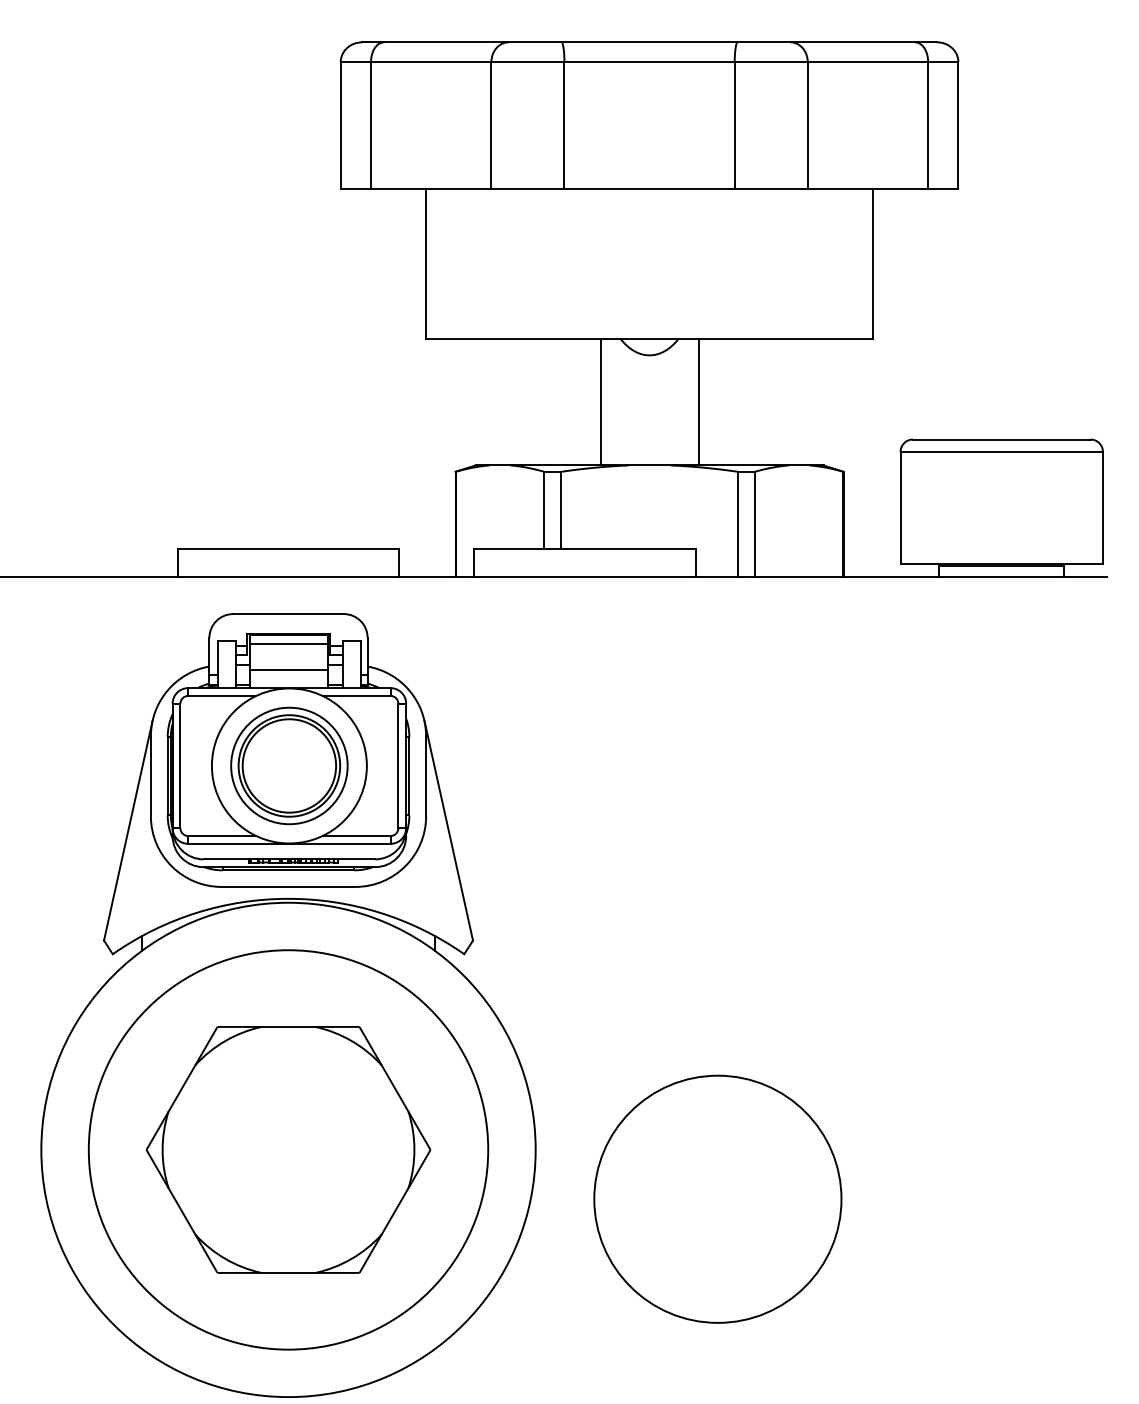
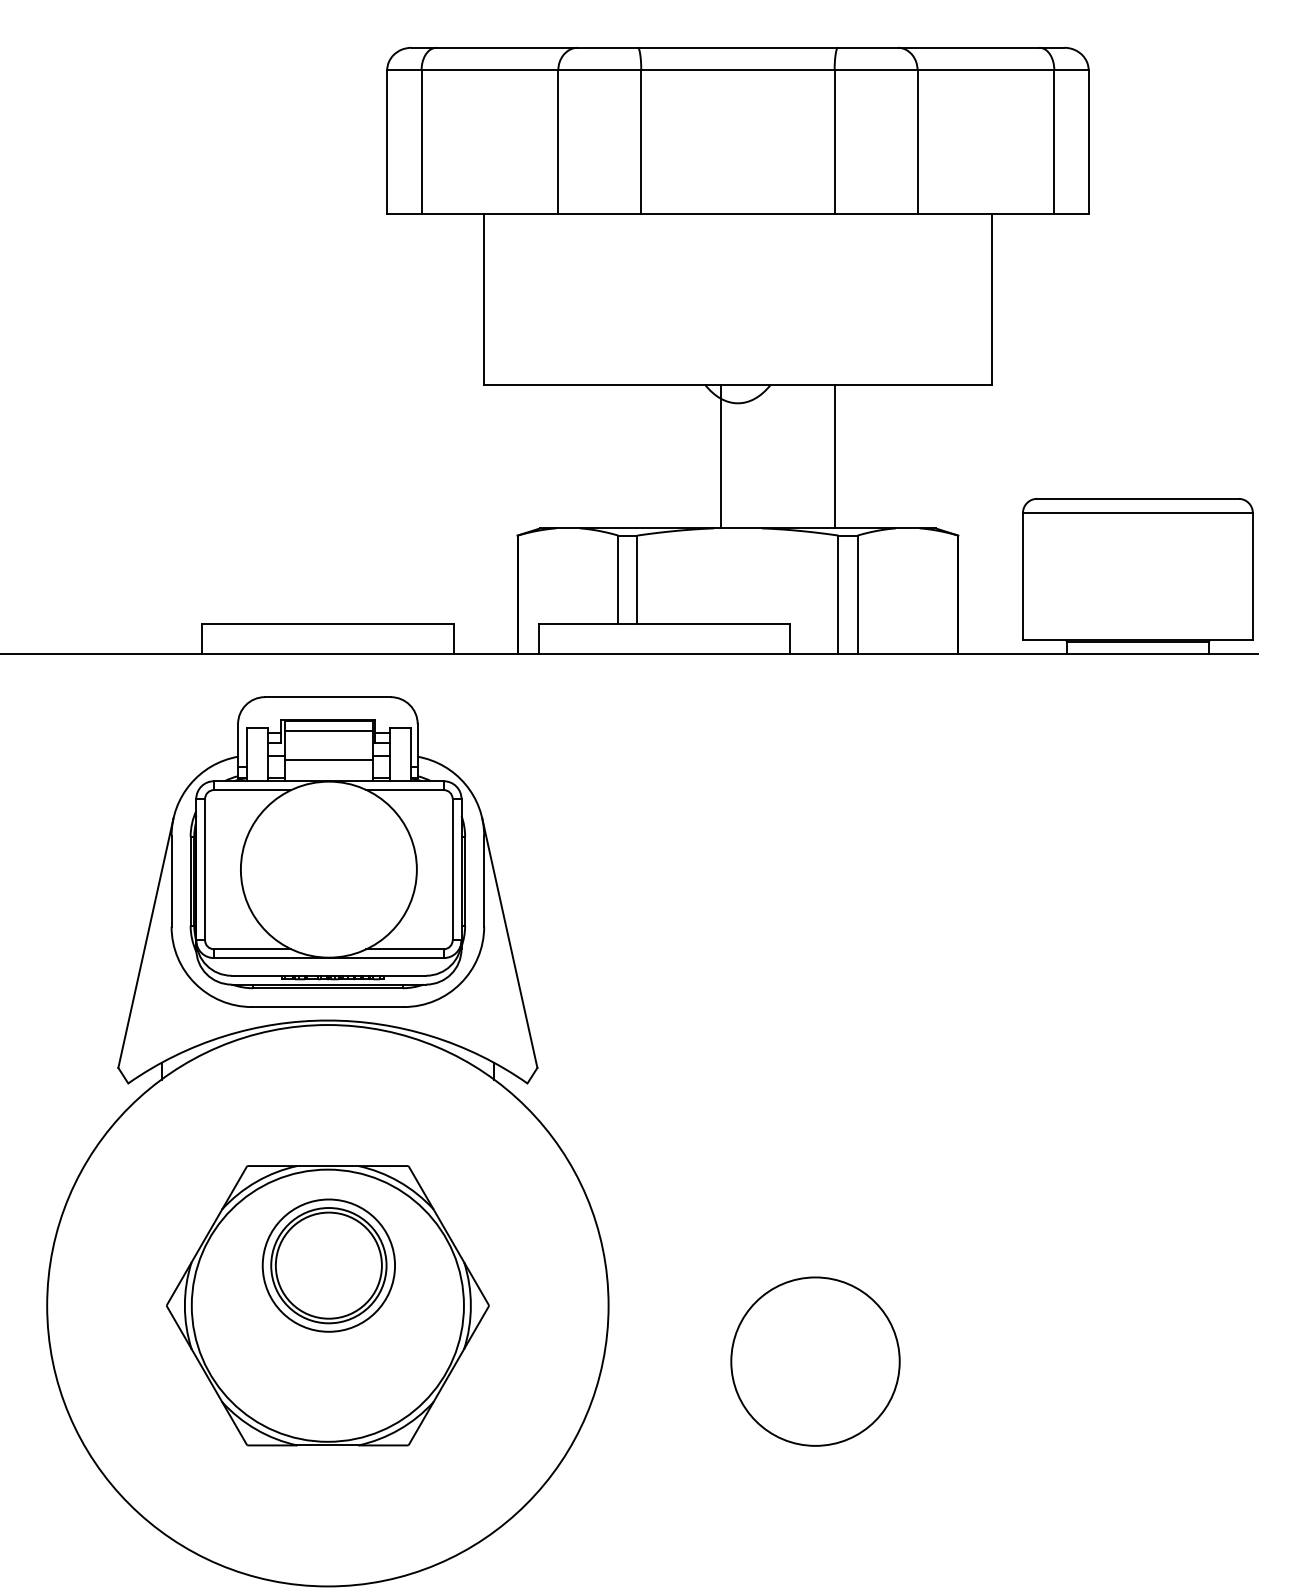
line: (600, 402) -> (721, 456), moved
line: (698, 402) -> (834, 456), moved
part: (289, 765) -> (328, 1265), moved
circle: (288, 1149) -> (327, 1305), size x0.6
circle: (717, 1199) -> (815, 1361), size x0.6

